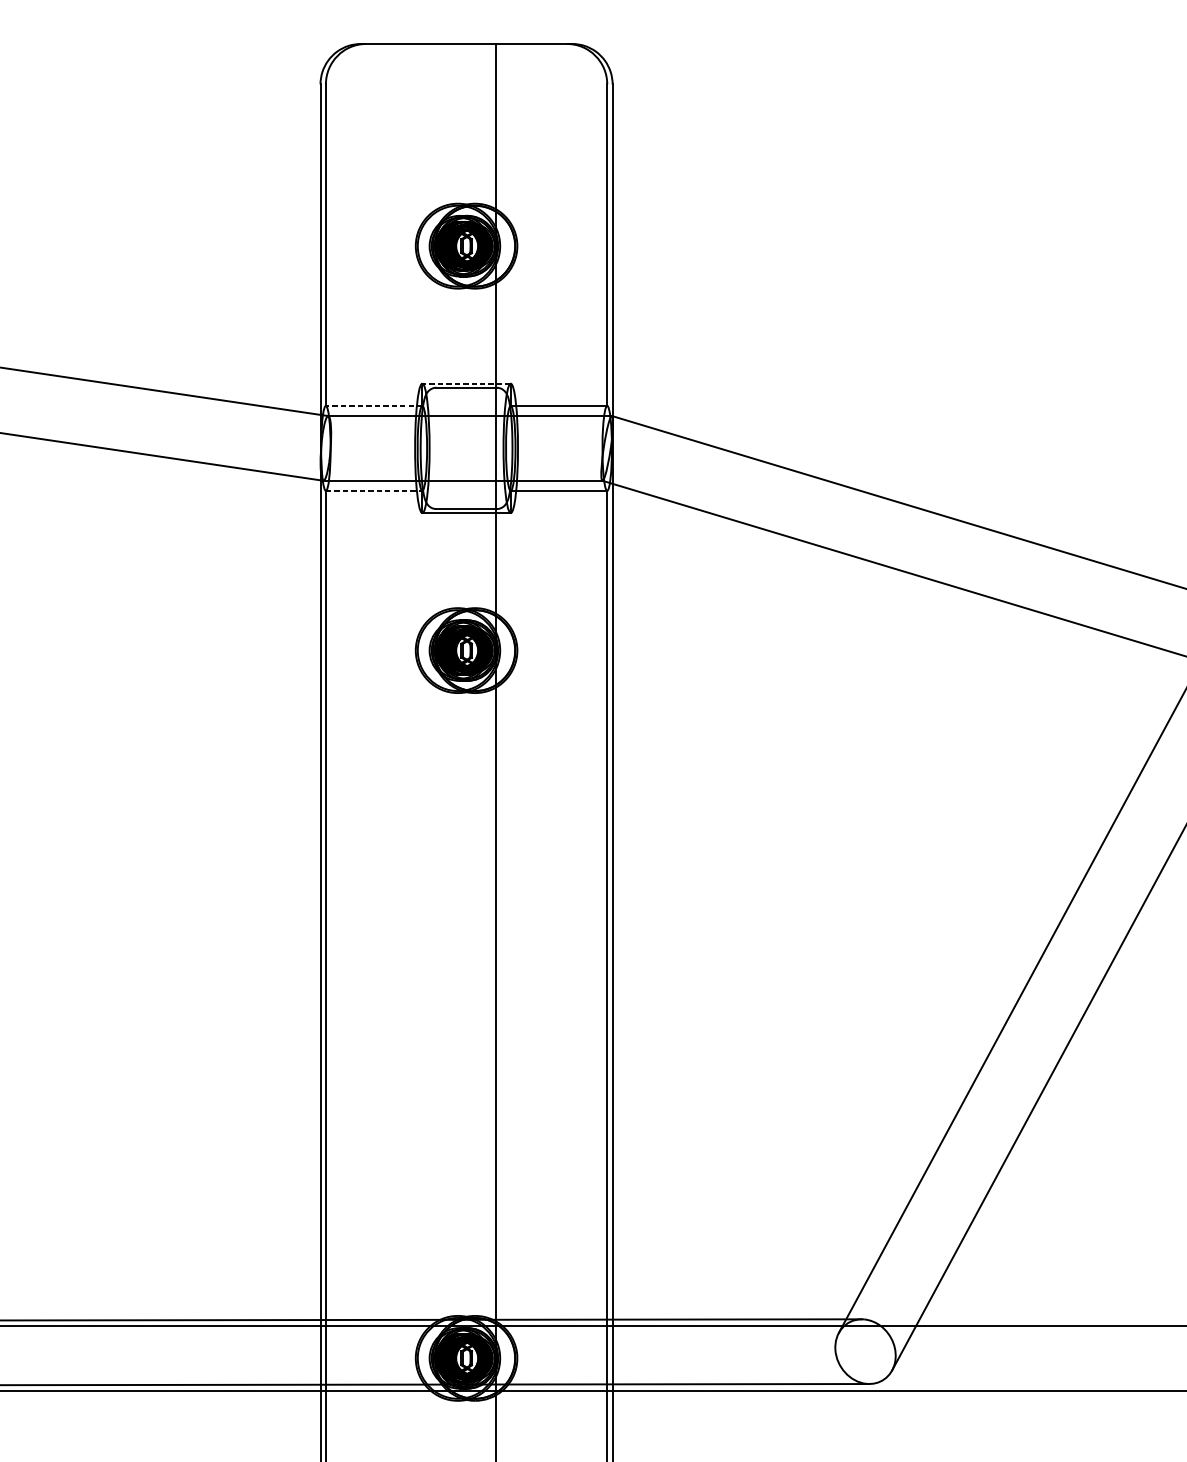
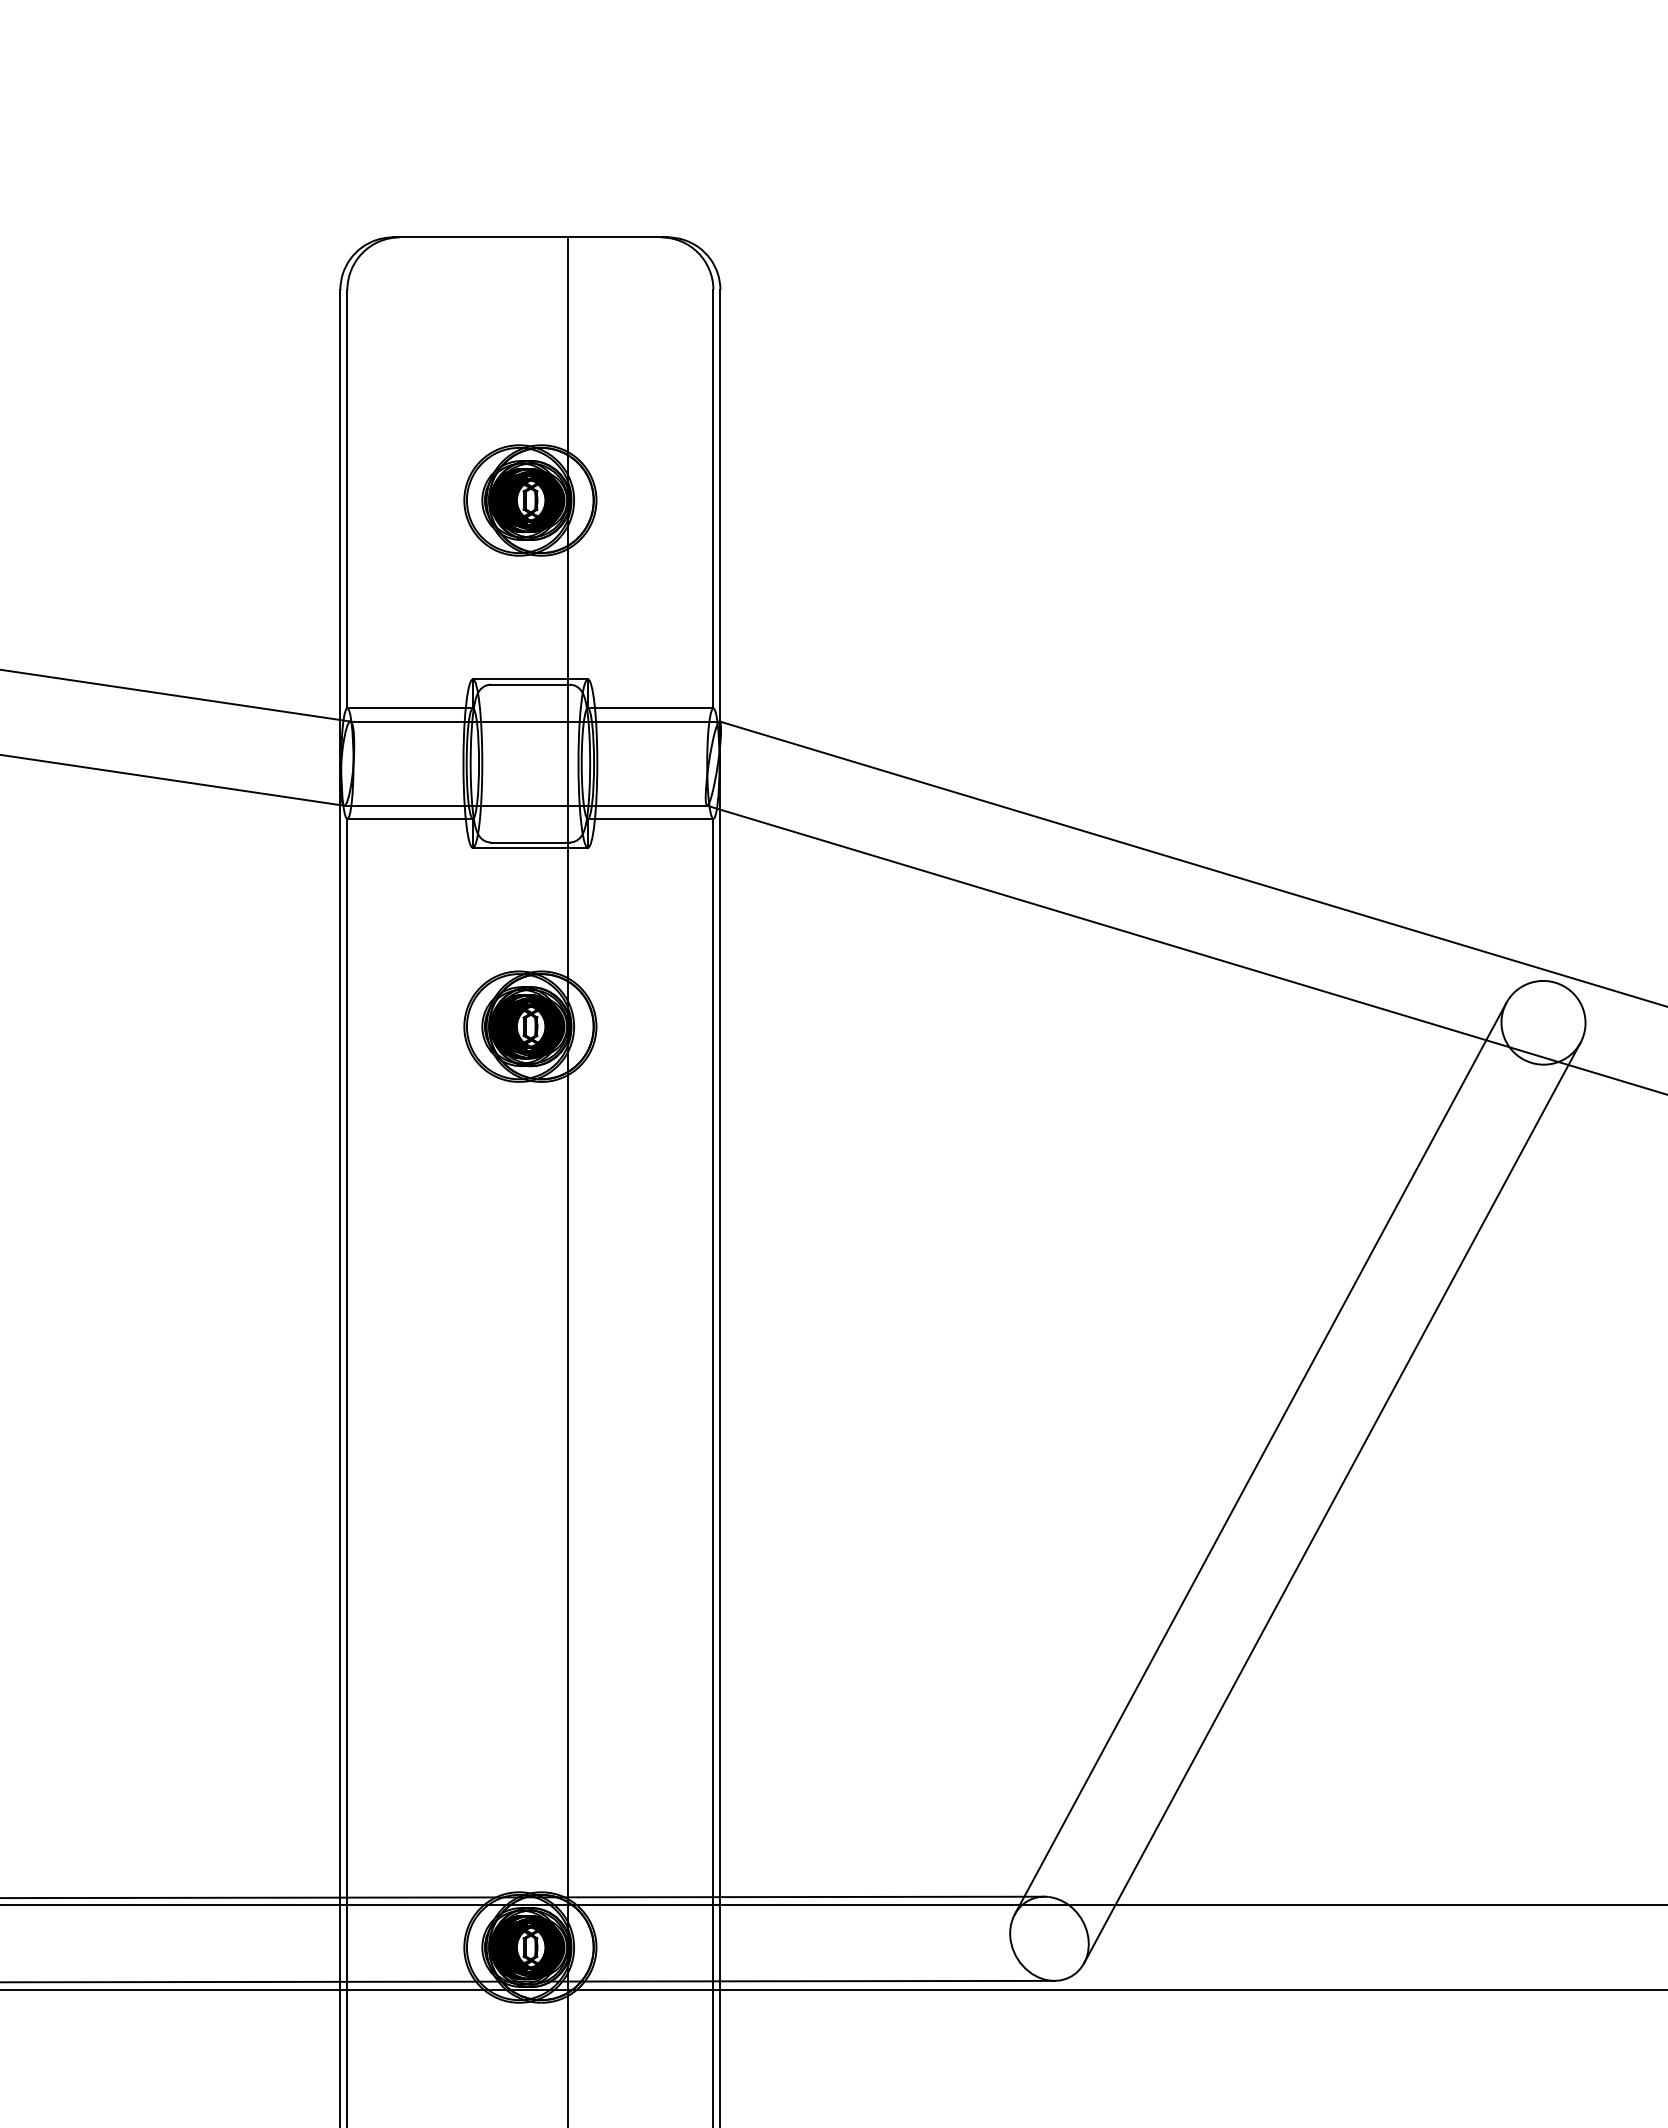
line: (466, 383) -> (530, 679), dashed -> solid
line: (374, 406) -> (410, 708), dashed -> solid
line: (374, 490) -> (410, 818), dashed -> solid

